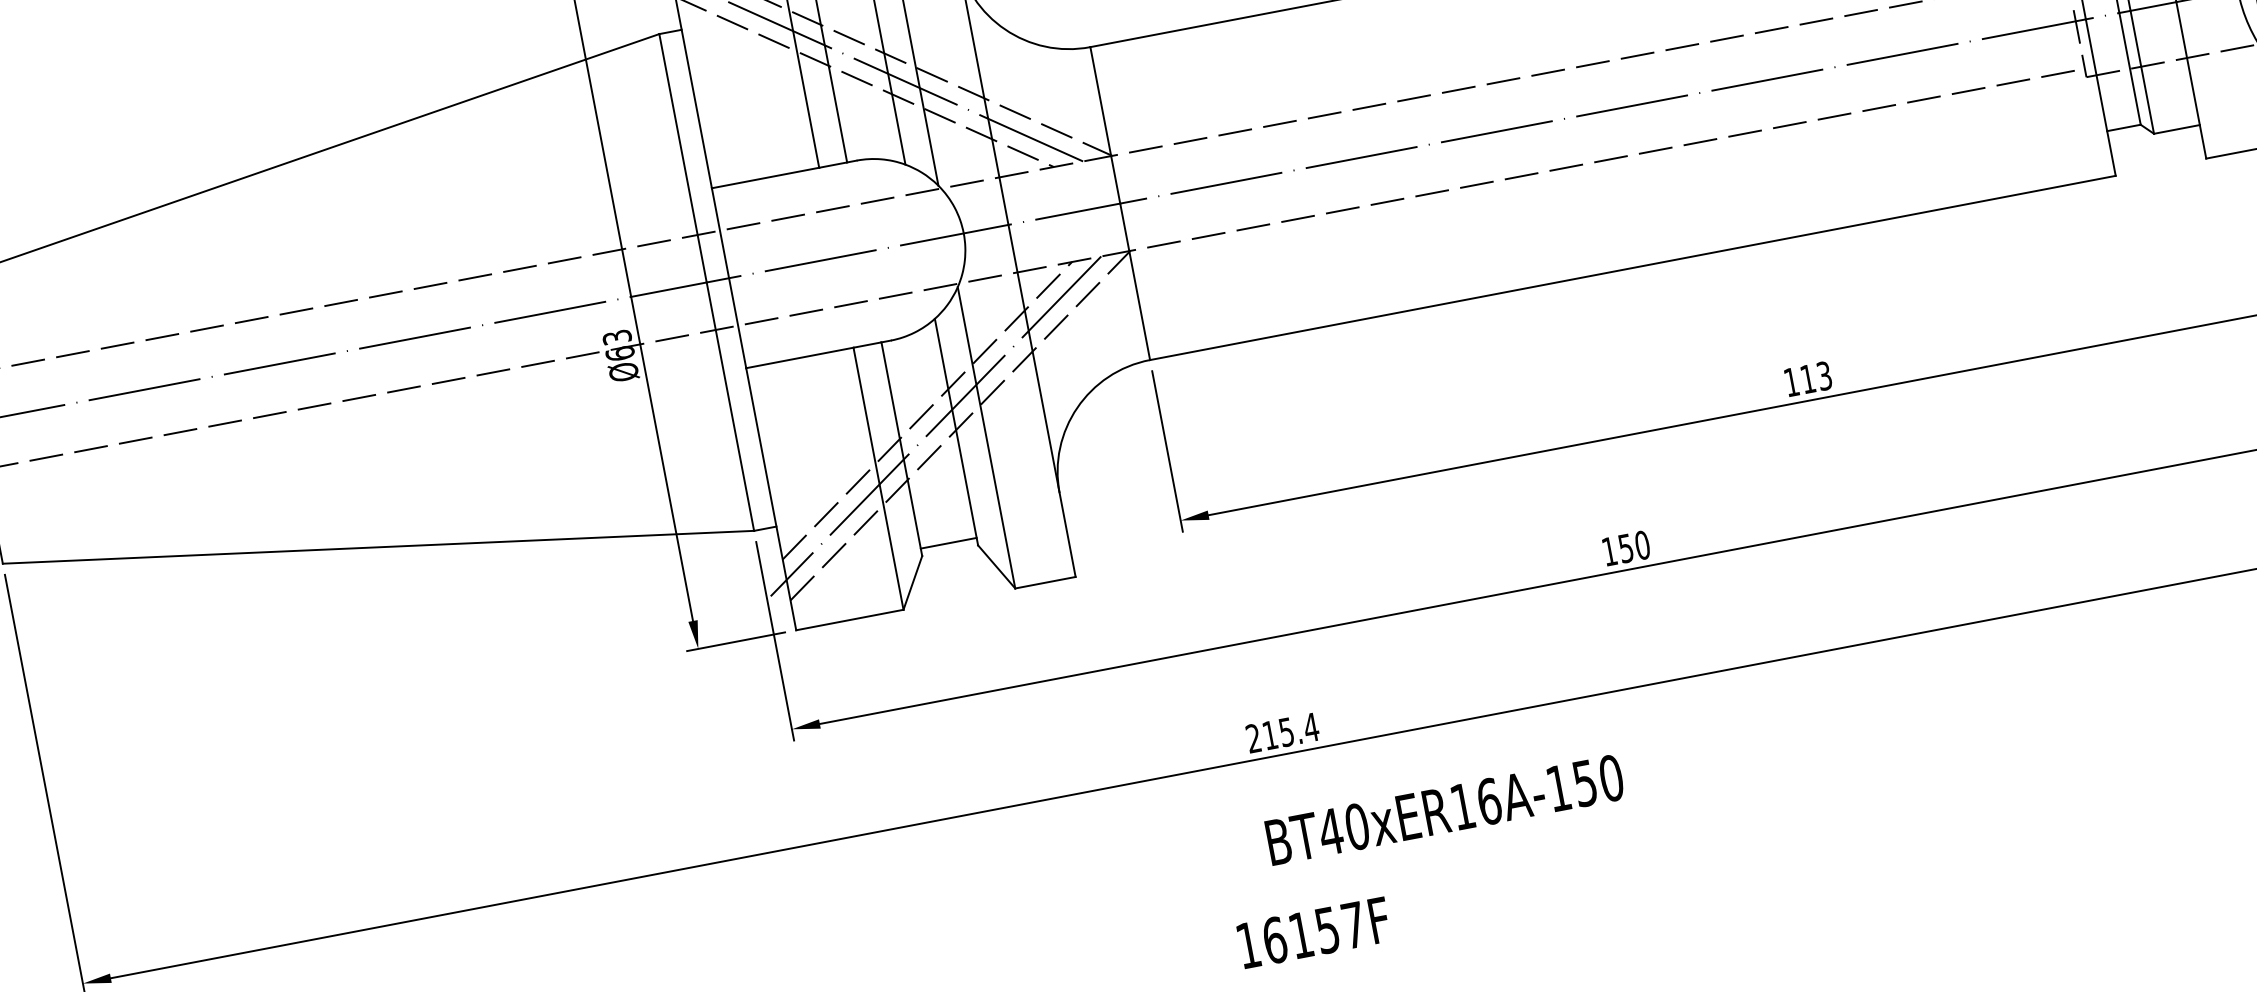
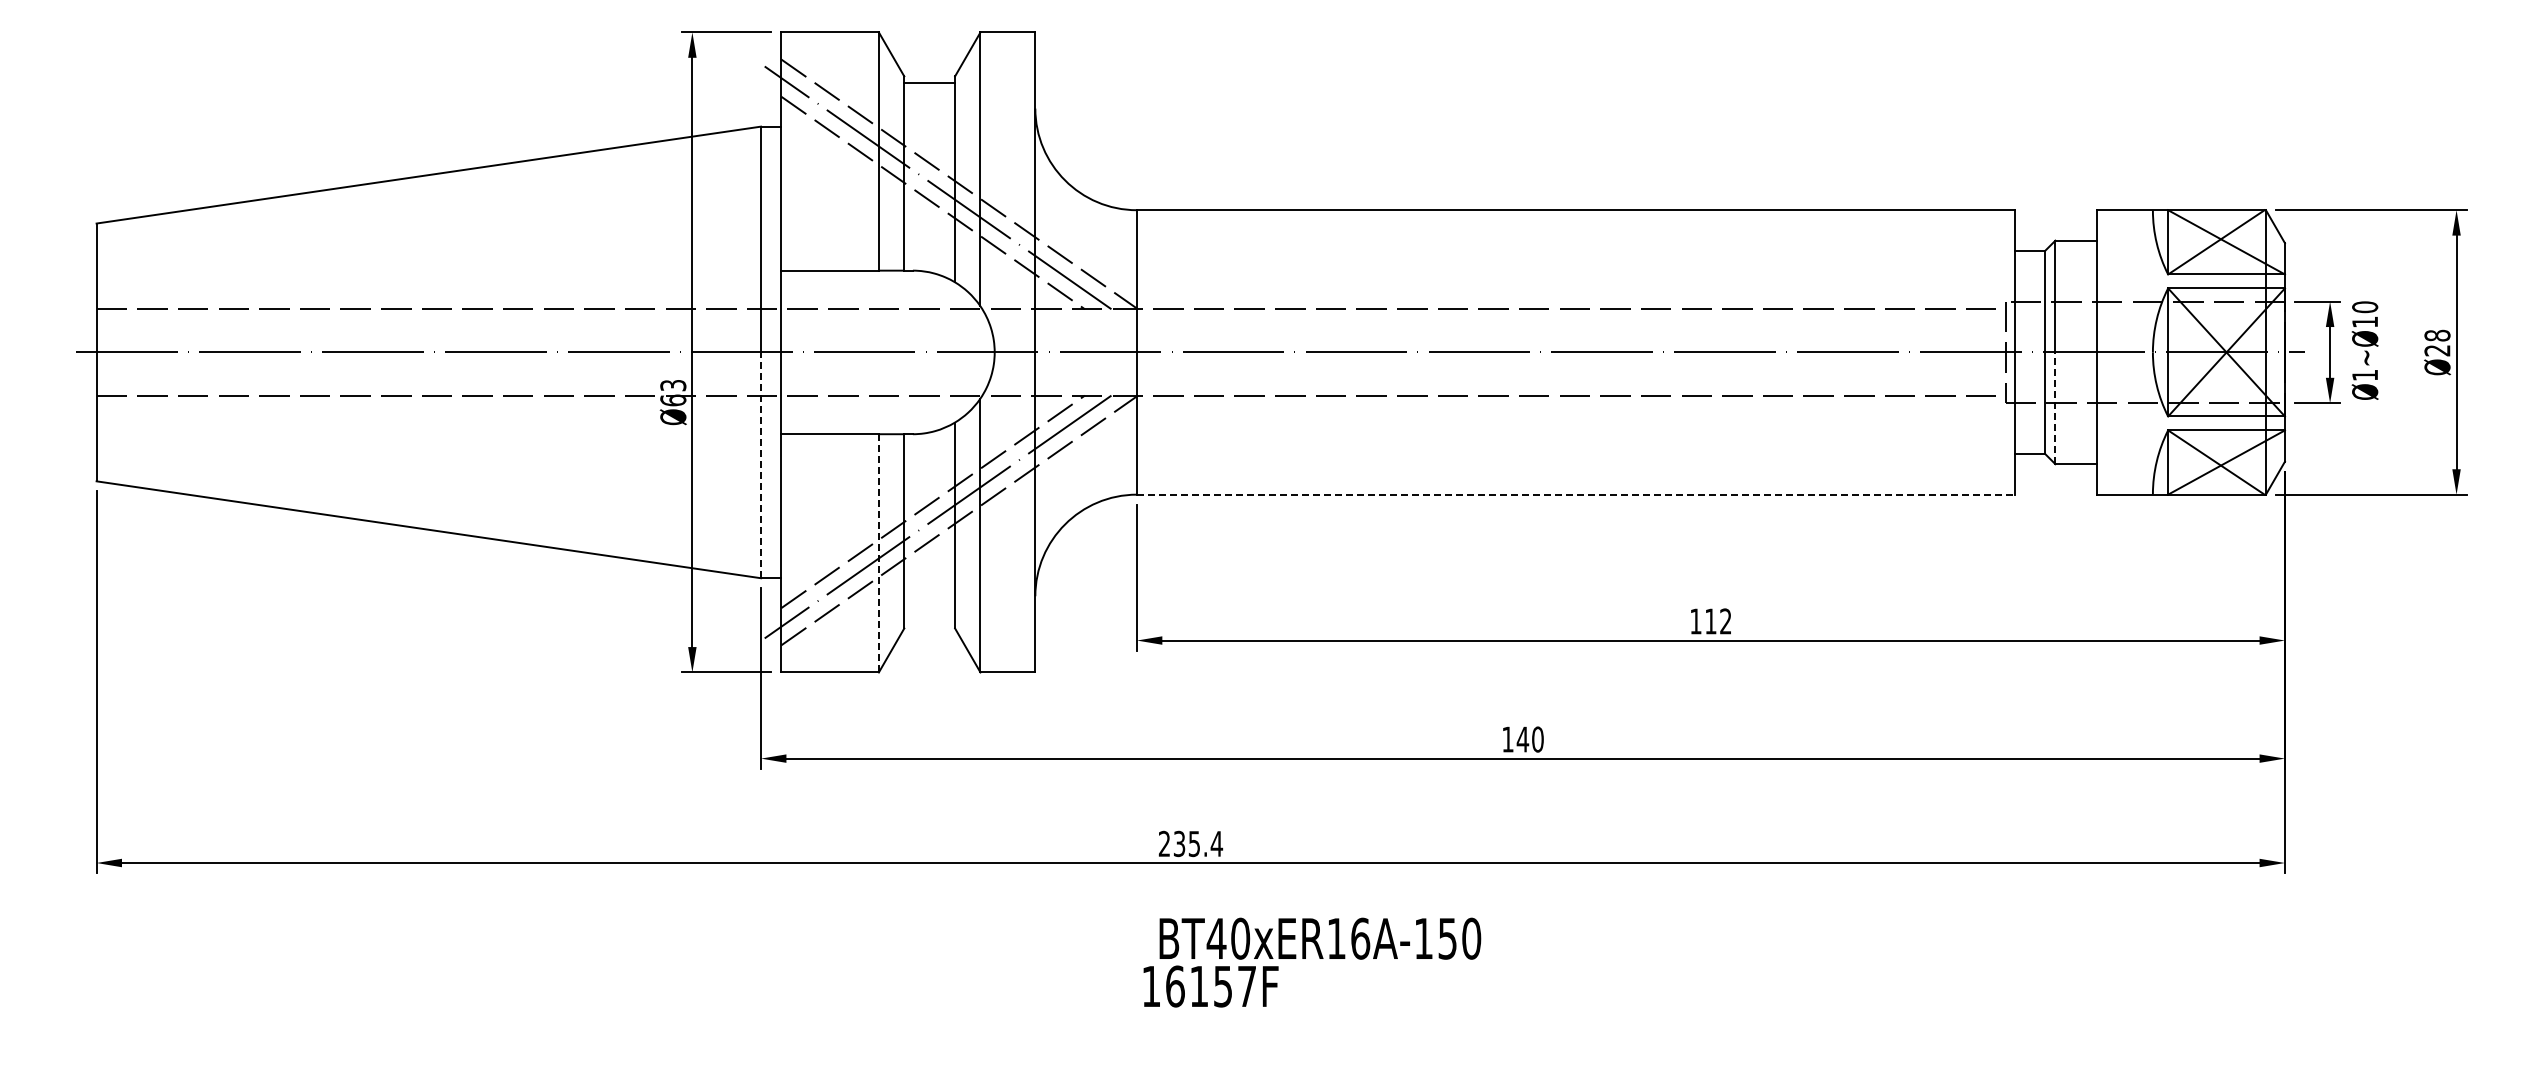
line: (2142, 72) -> (2055, 408), solid -> dashed
line: (1632, 267) -> (1575, 494), solid -> dashed
text: (1824, 376) -> (1725, 621), 113 -> 112
line: (730, 406) -> (761, 465), solid -> dashed
line: (877, 477) -> (878, 552), solid -> dashed
line: (948, 543) -> (929, 621), removed
text: (1625, 548) -> (1522, 739), 150 -> 140
text: (1270, 734) -> (1179, 843), 215.4 -> 235.4
text: (1313, 932) -> (1210, 986), moved

